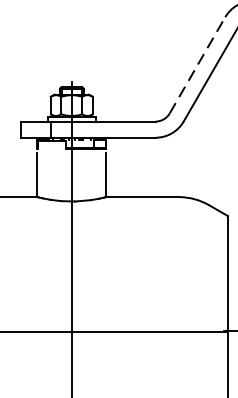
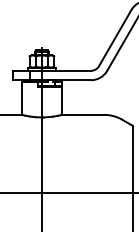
line: (197, 64) -> (115, 37), dashed -> solid

